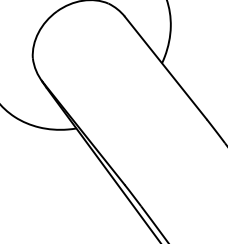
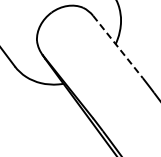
line: (166, 68) -> (118, 47), solid -> dashed

